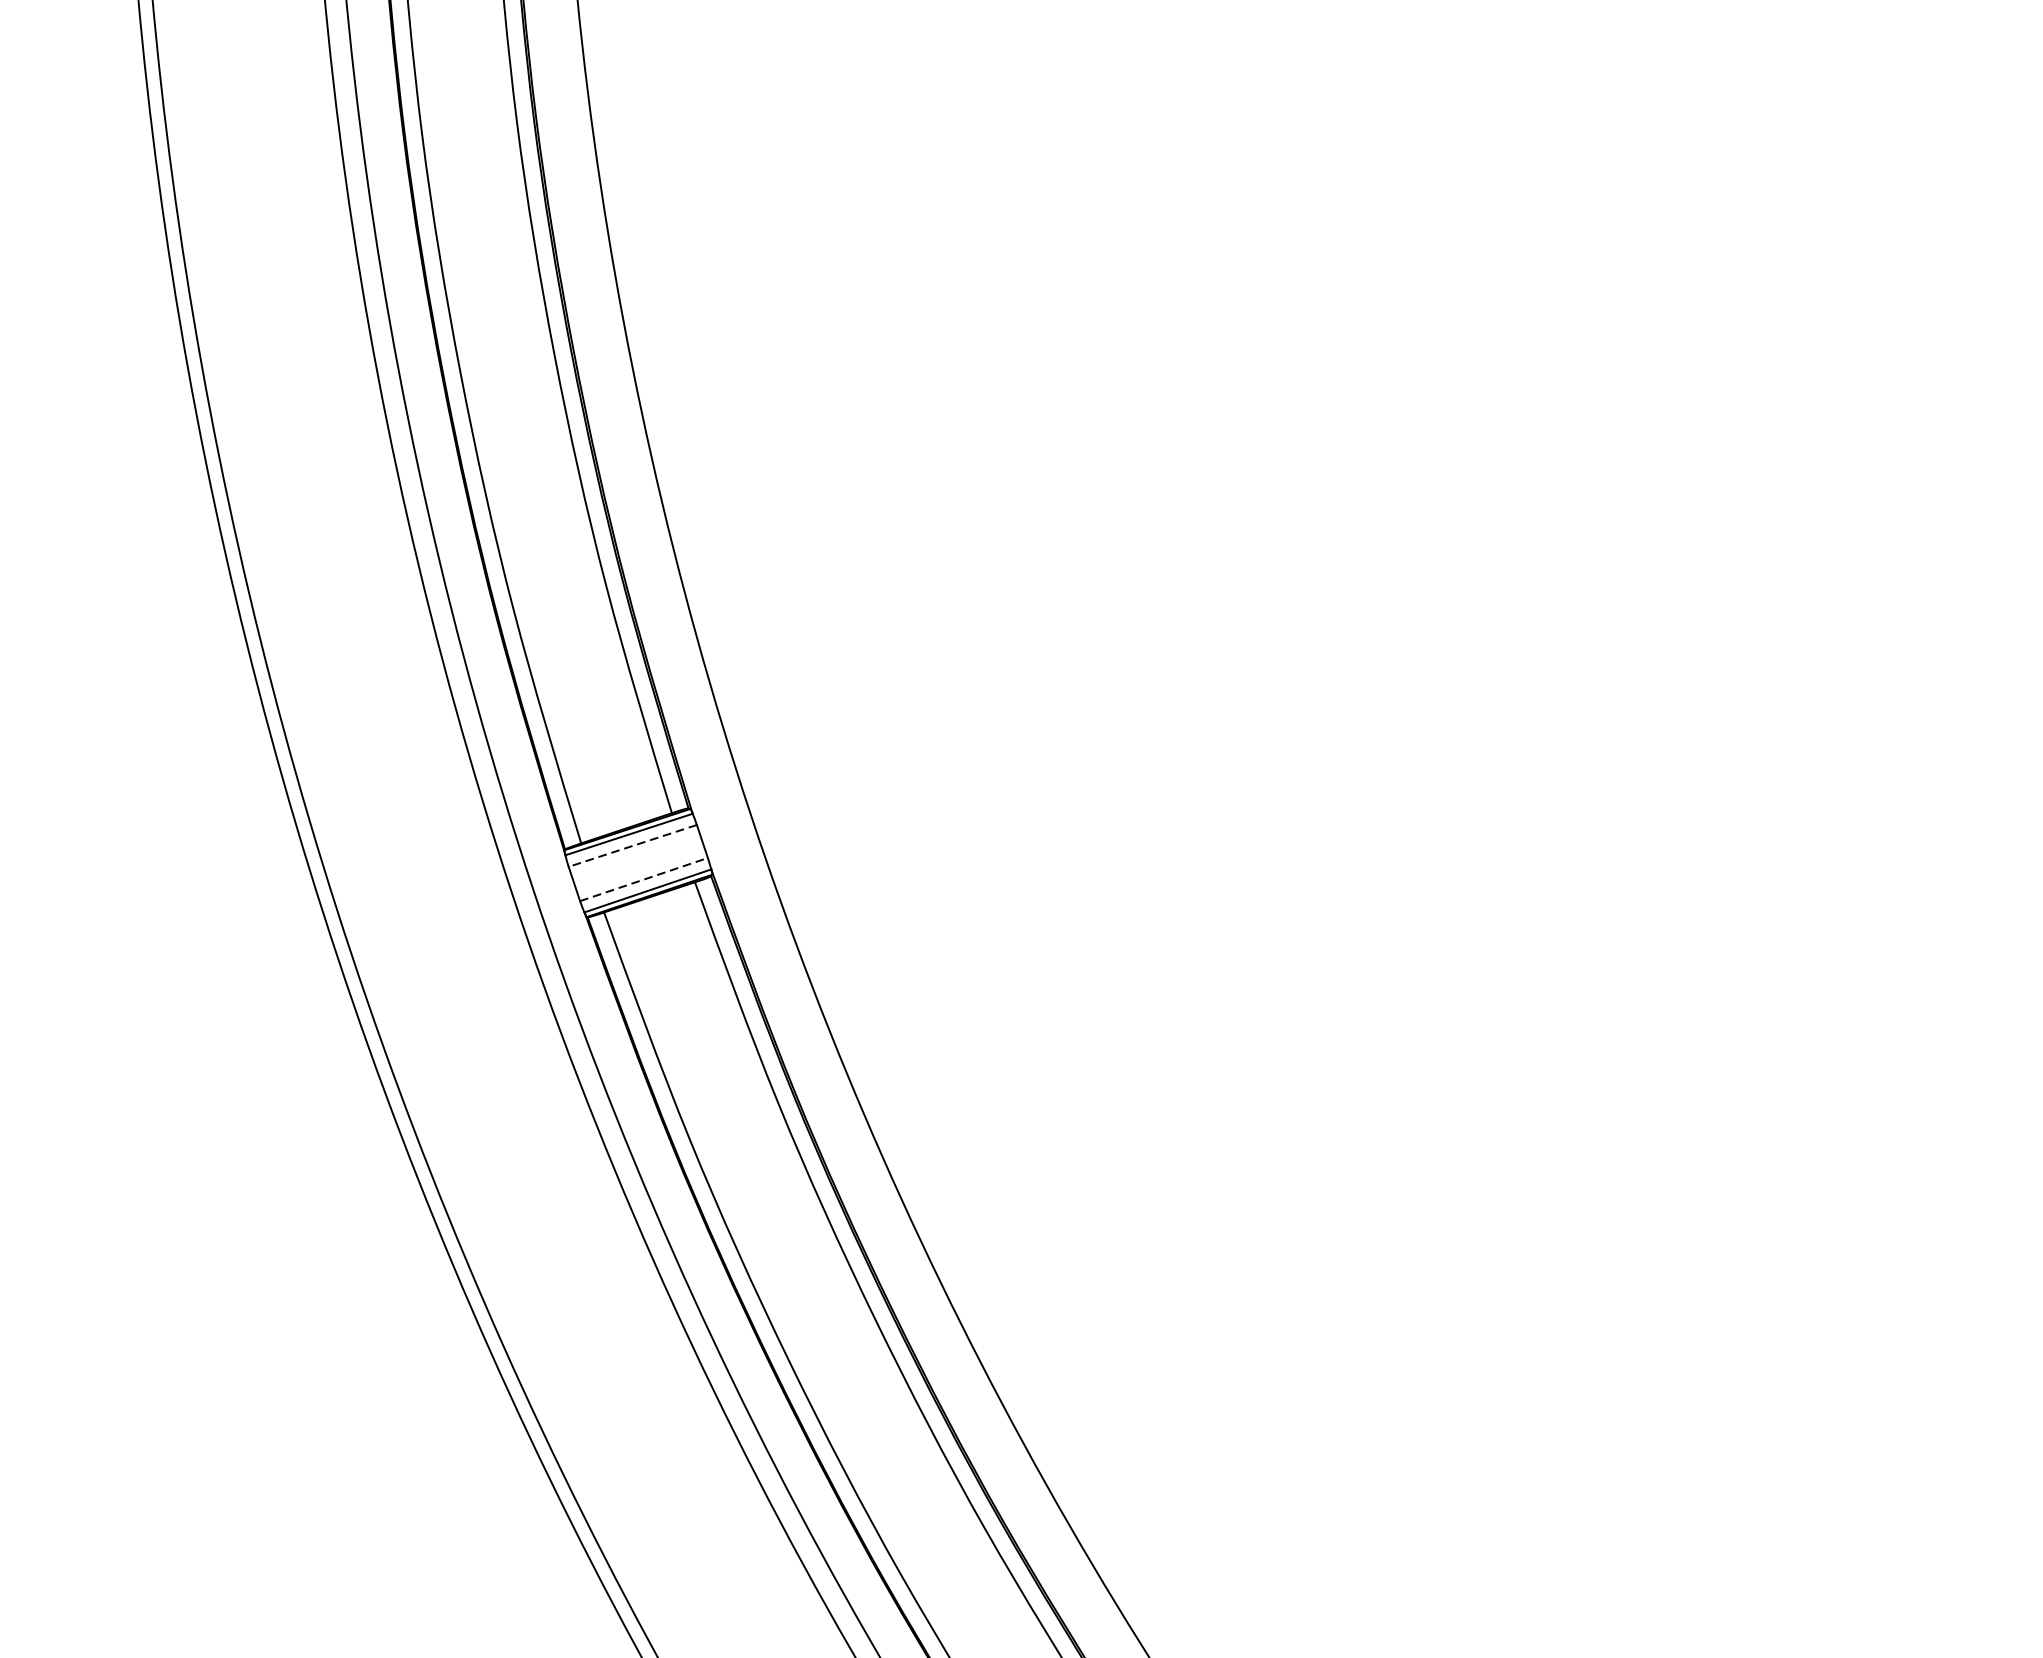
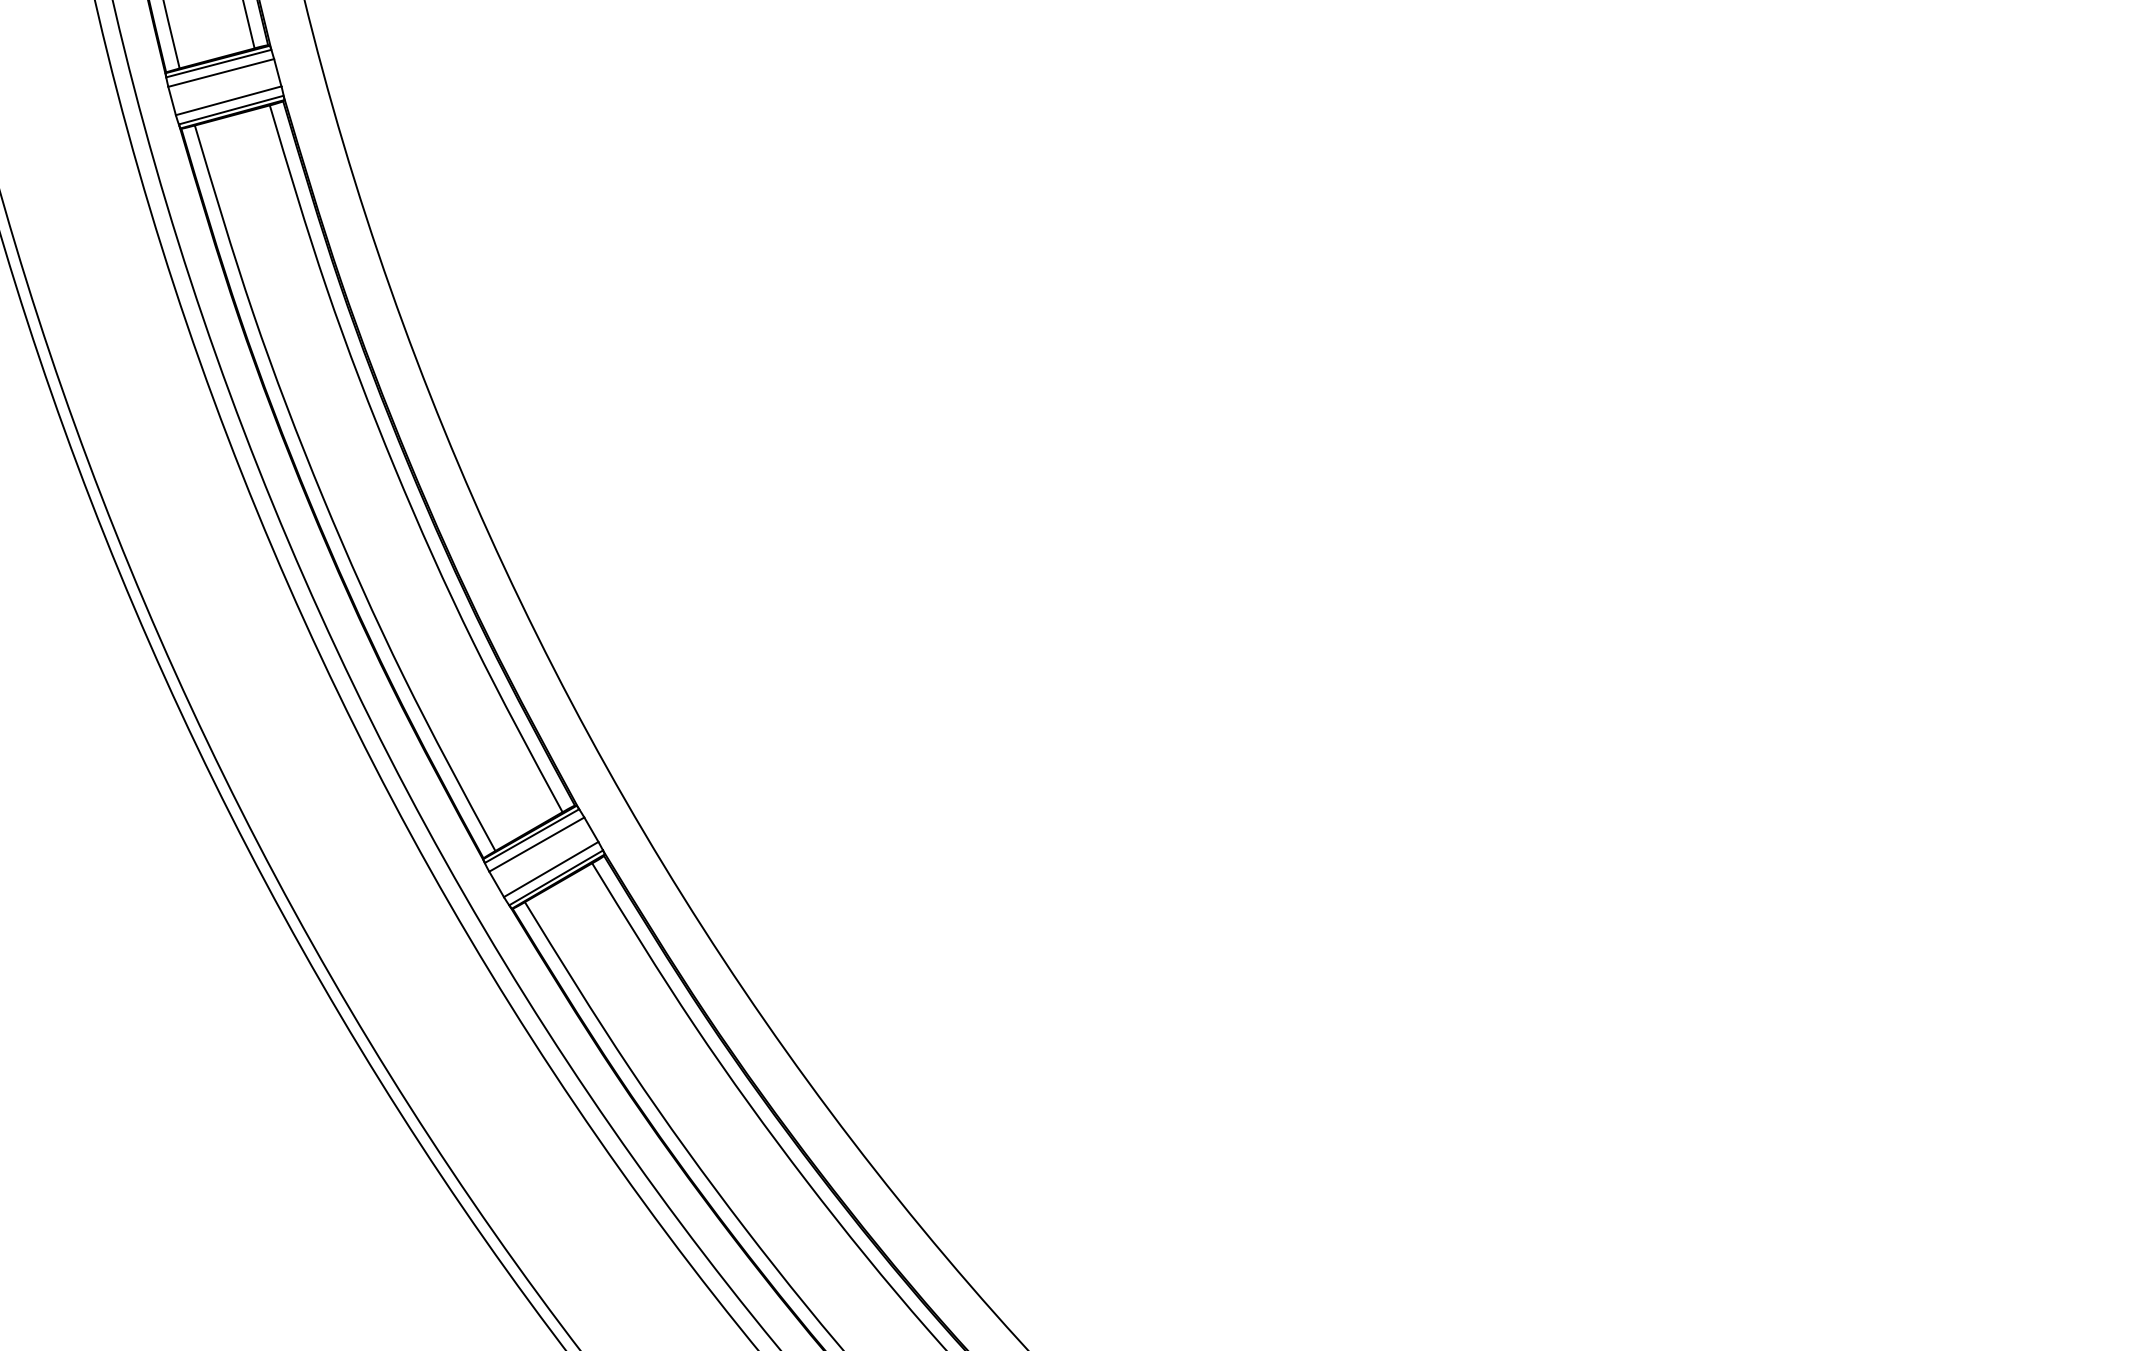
line: (632, 845) -> (536, 844), dashed -> solid
line: (644, 879) -> (551, 869), dashed -> solid

